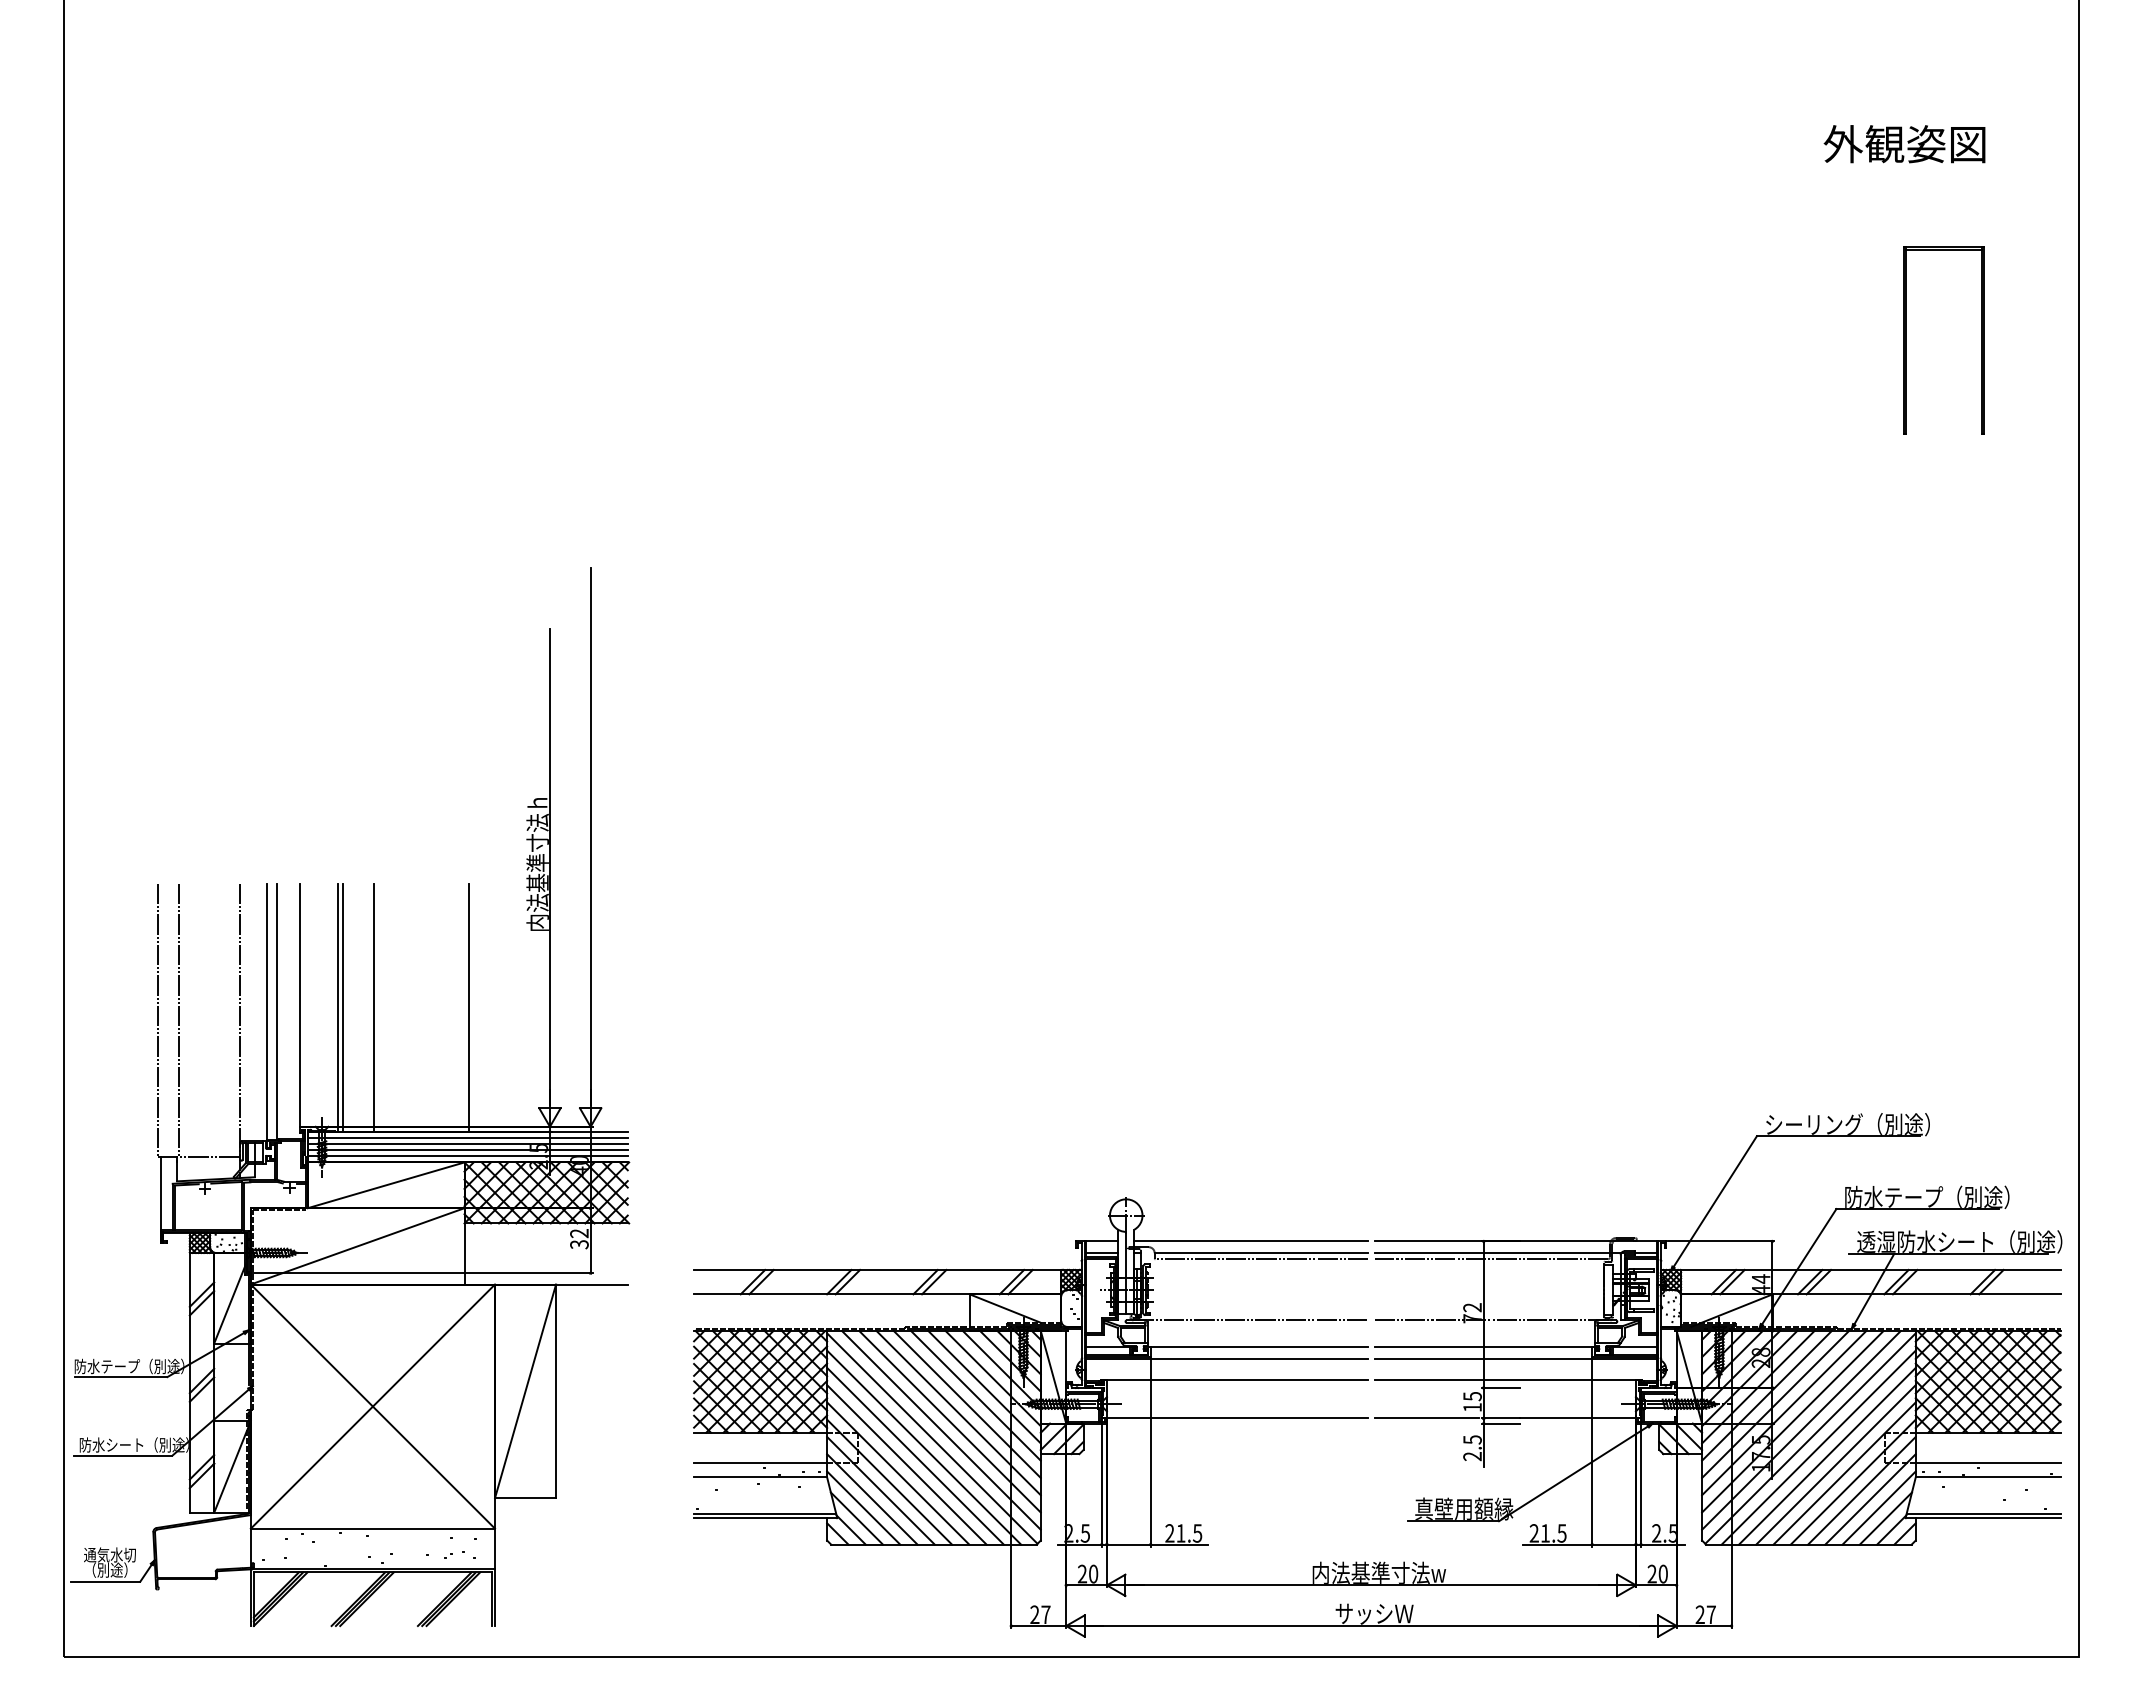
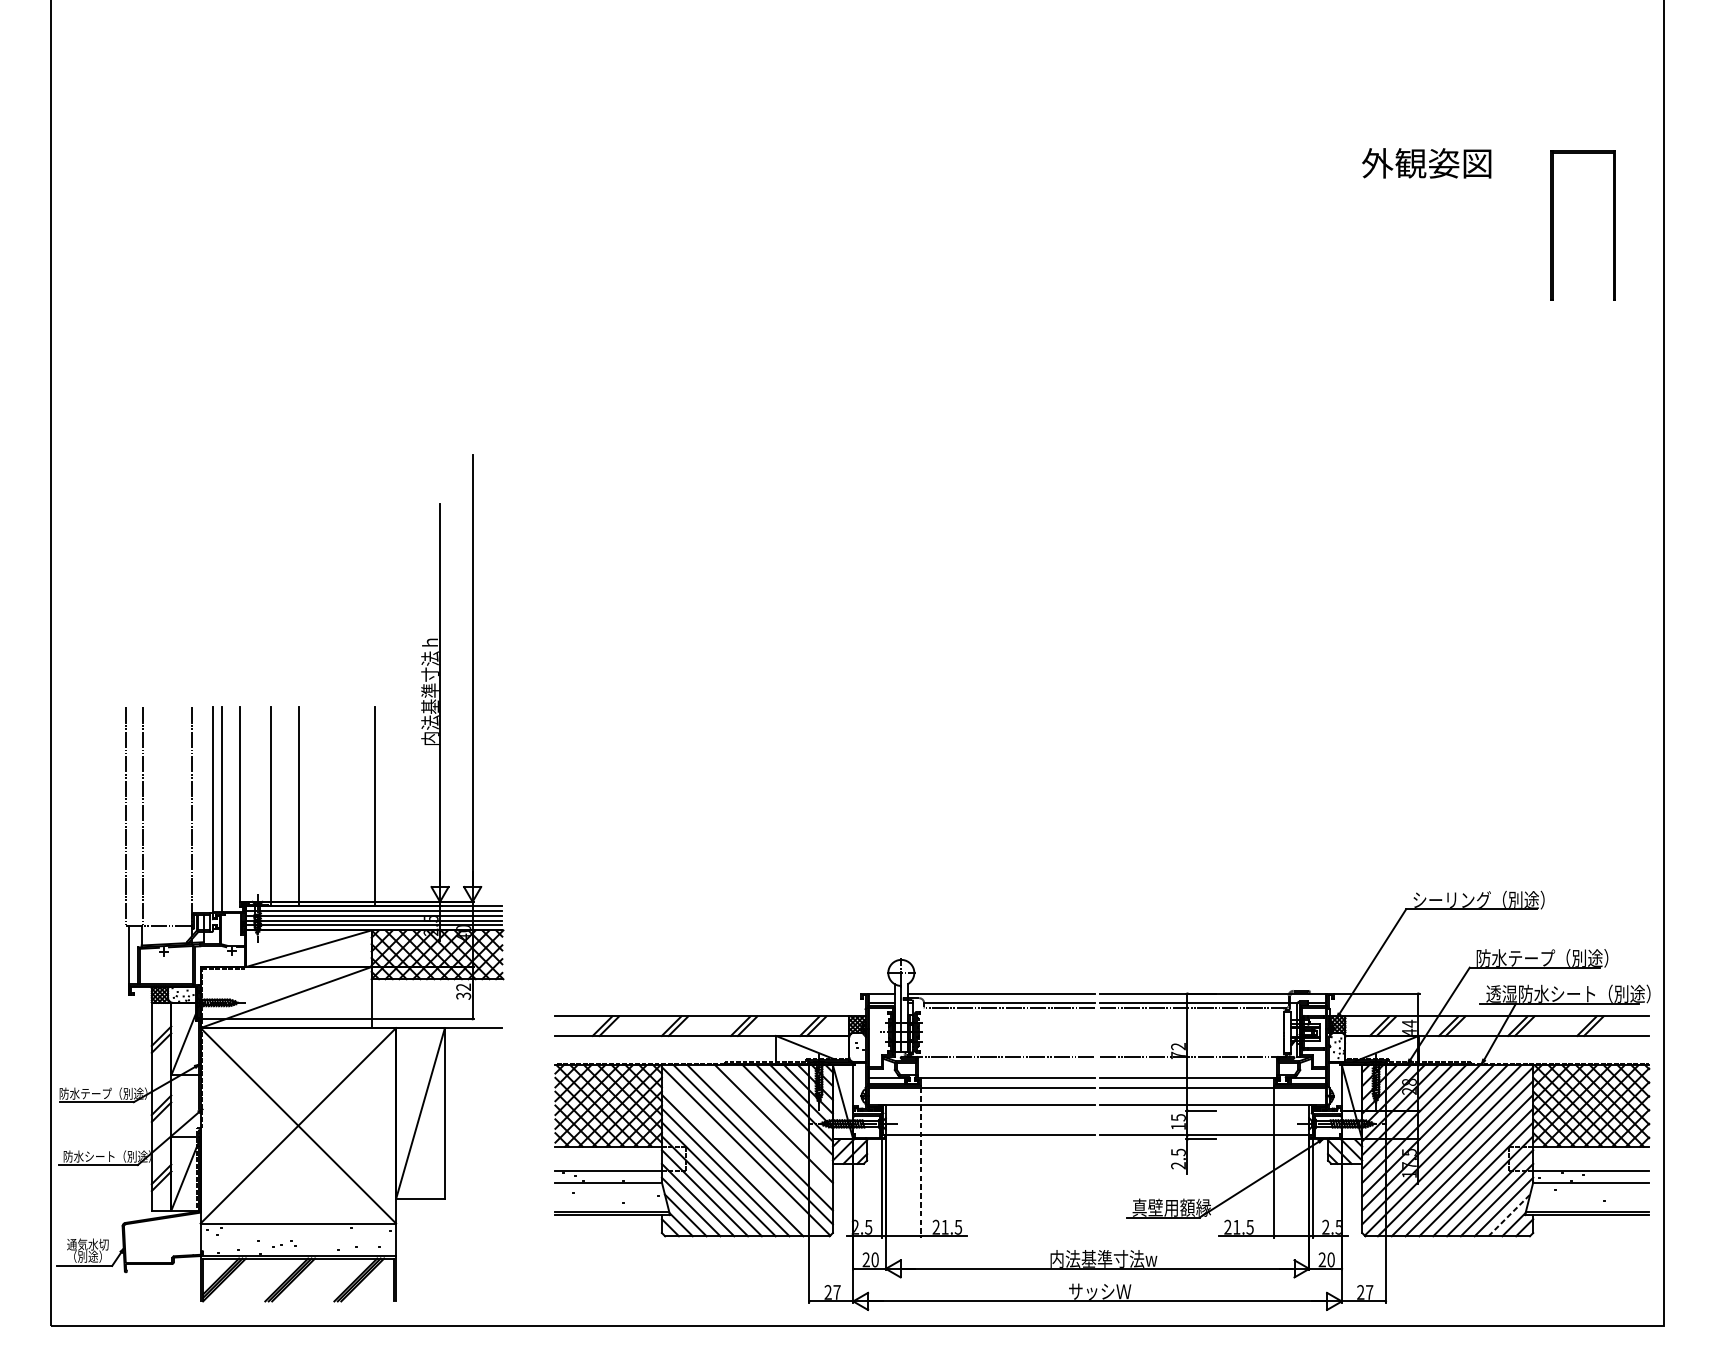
text: (1904, 144) -> (1426, 163), moved
part: (1906, 340) -> (1553, 225), moved
line: (343, 1007) -> (274, 806), removed
line: (975, 1395) -> (780, 1116), removed
line: (958, 1412) -> (767, 1130), removed
line: (924, 1447) -> (739, 1158), removed
line: (1150, 1452) -> (920, 1162), solid -> dashed
line: (1885, 1518) -> (1509, 1215), solid -> dashed

